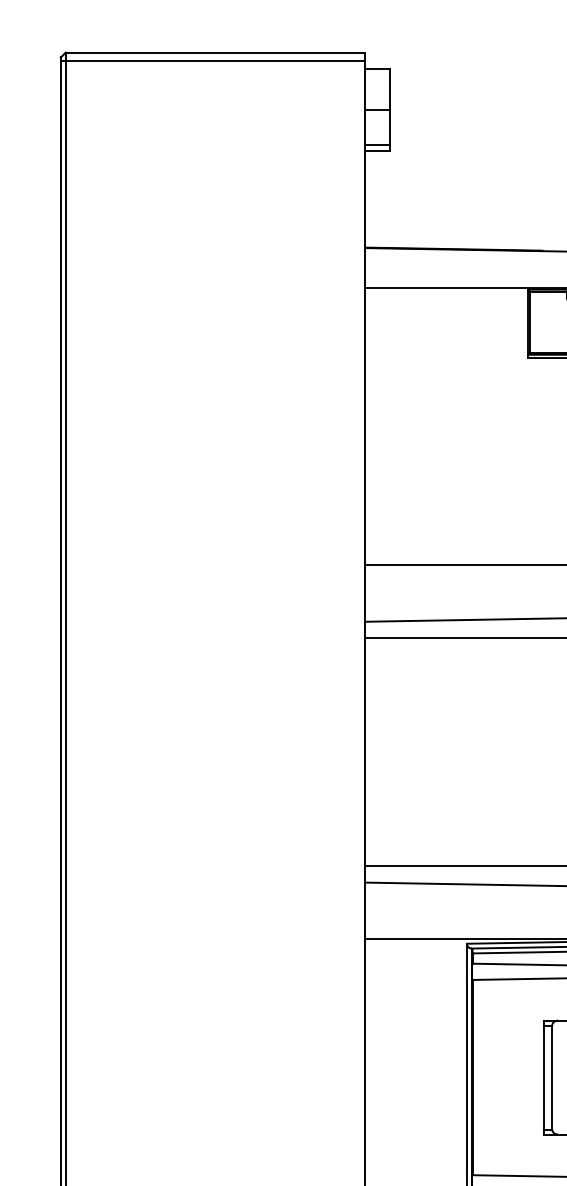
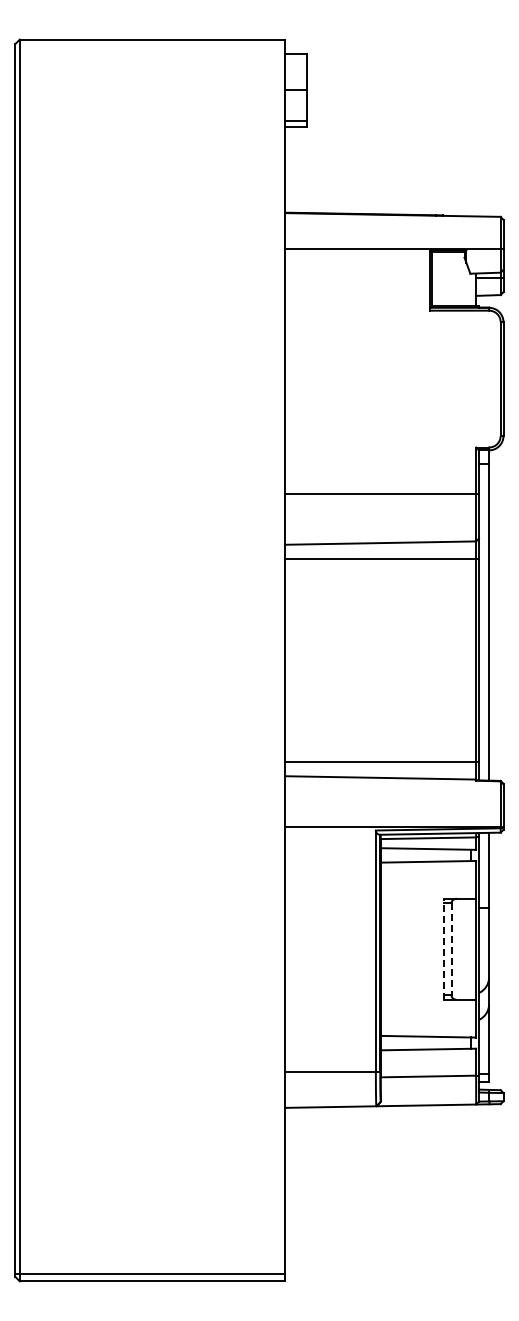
line: (213, 60) -> (150, 46), removed
line: (544, 1077) -> (444, 949), solid -> dashed
line: (552, 1077) -> (451, 949), solid -> dashed

